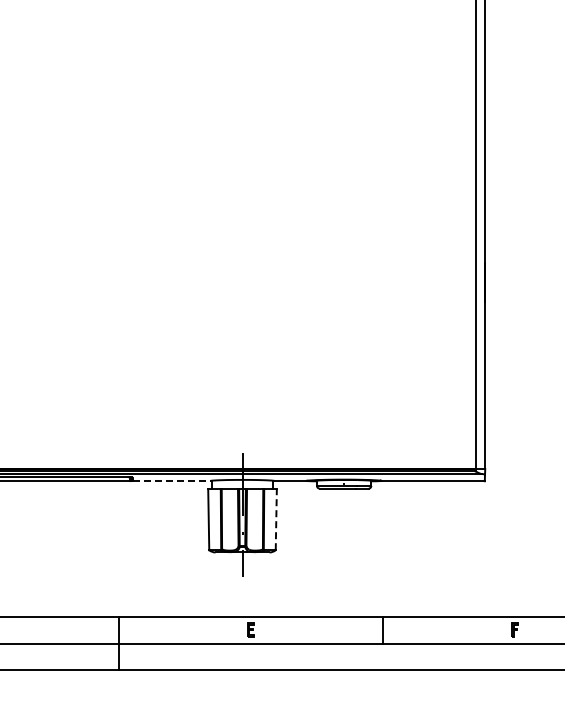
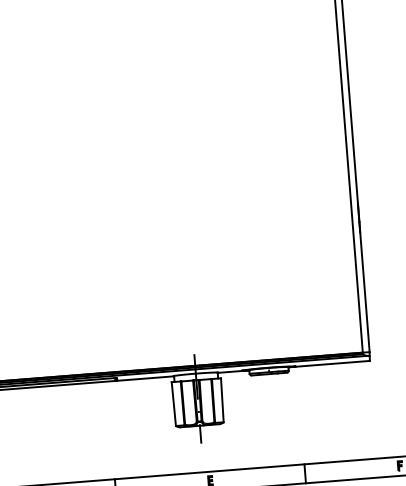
line: (172, 481) -> (145, 378), dashed -> solid
line: (276, 519) -> (222, 400), dashed -> solid

